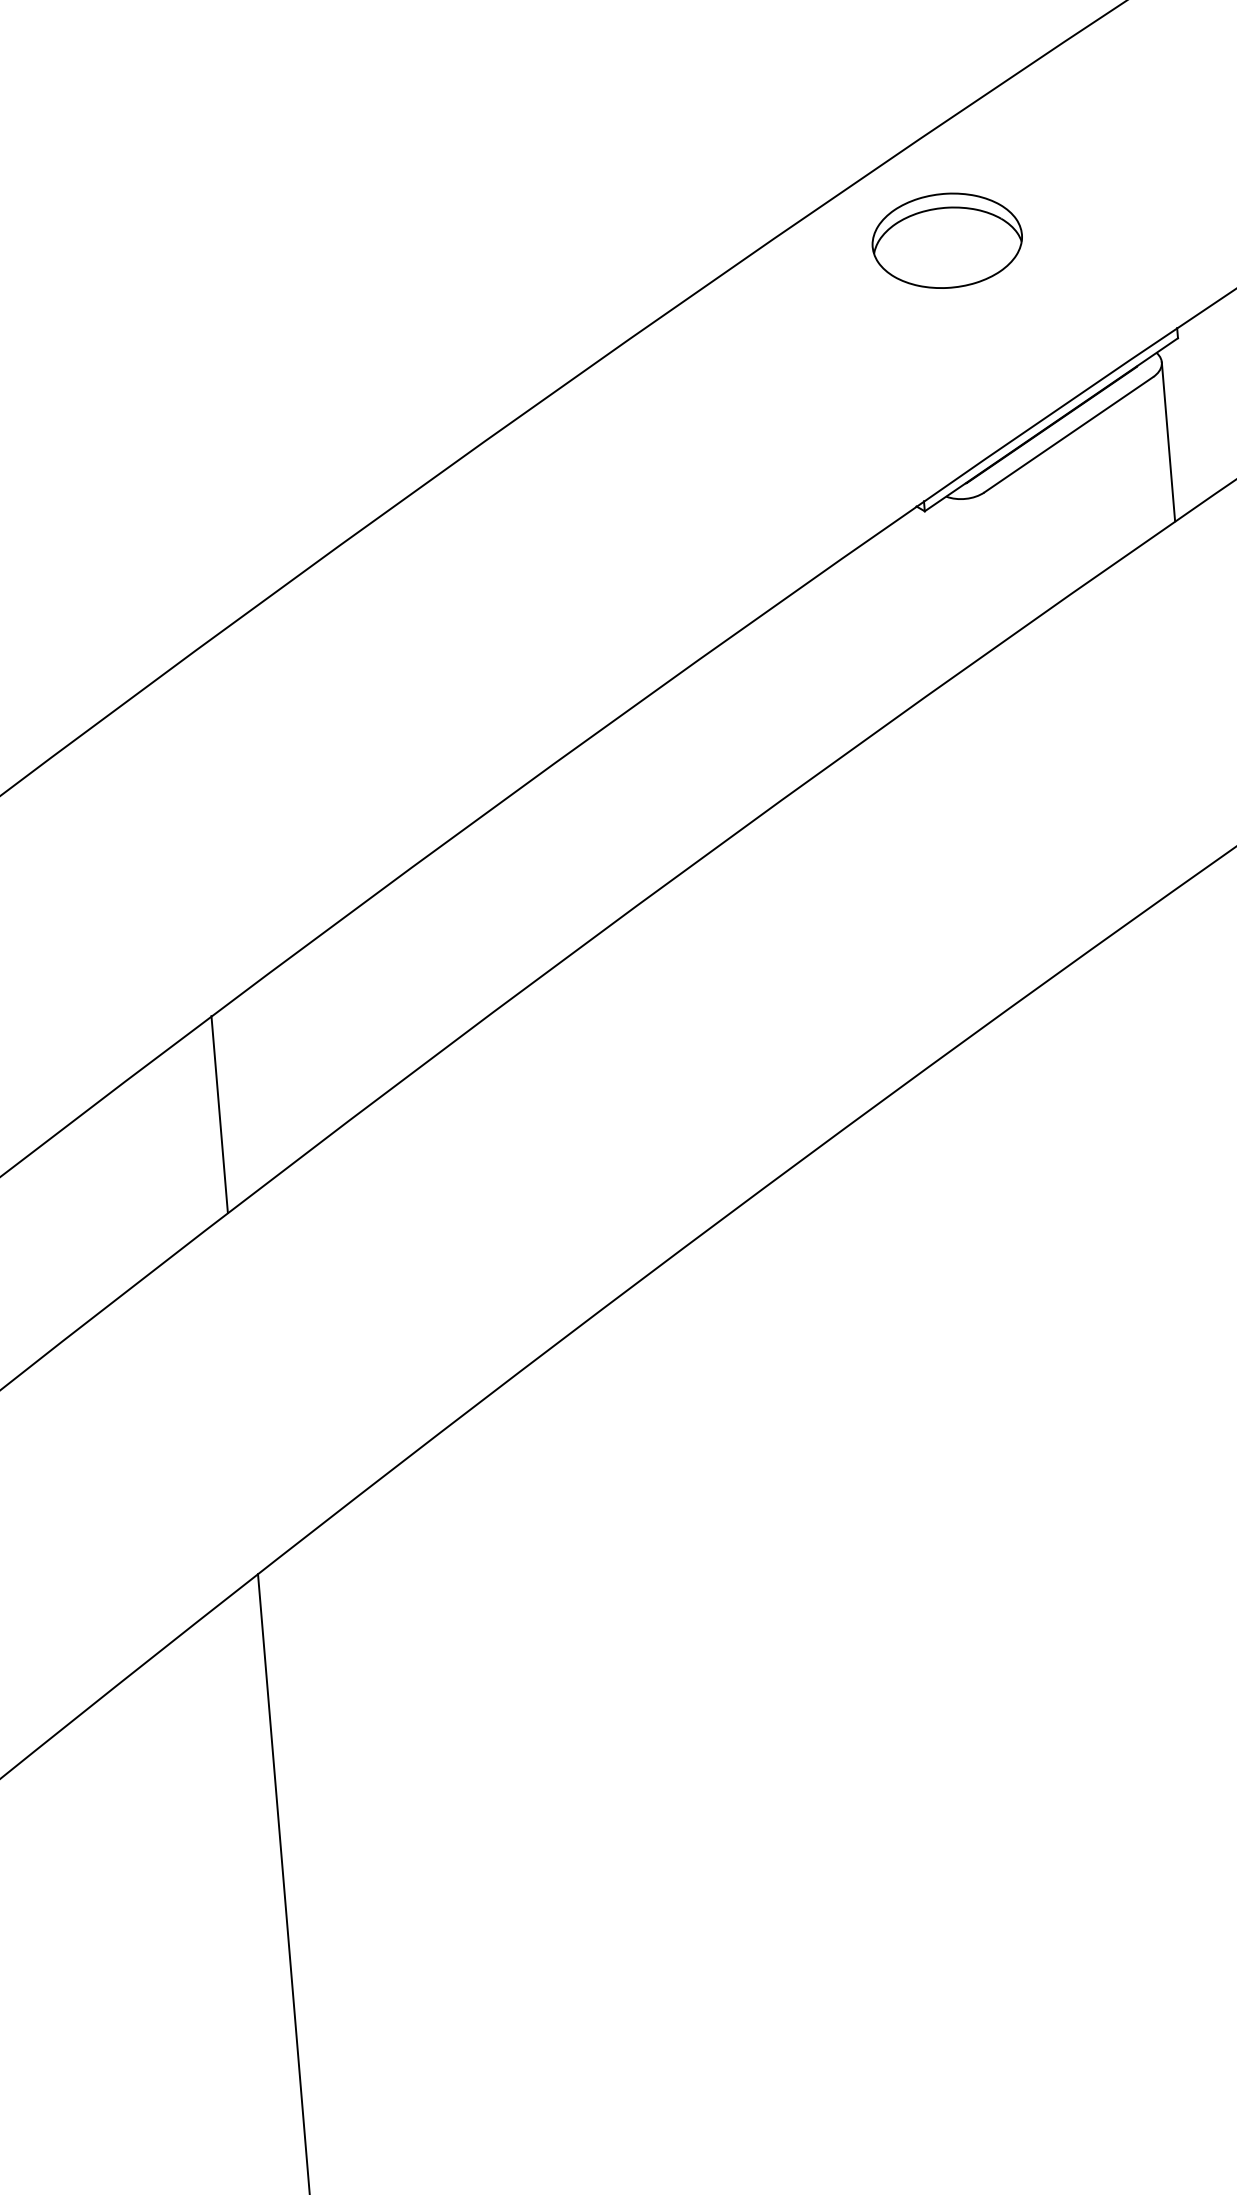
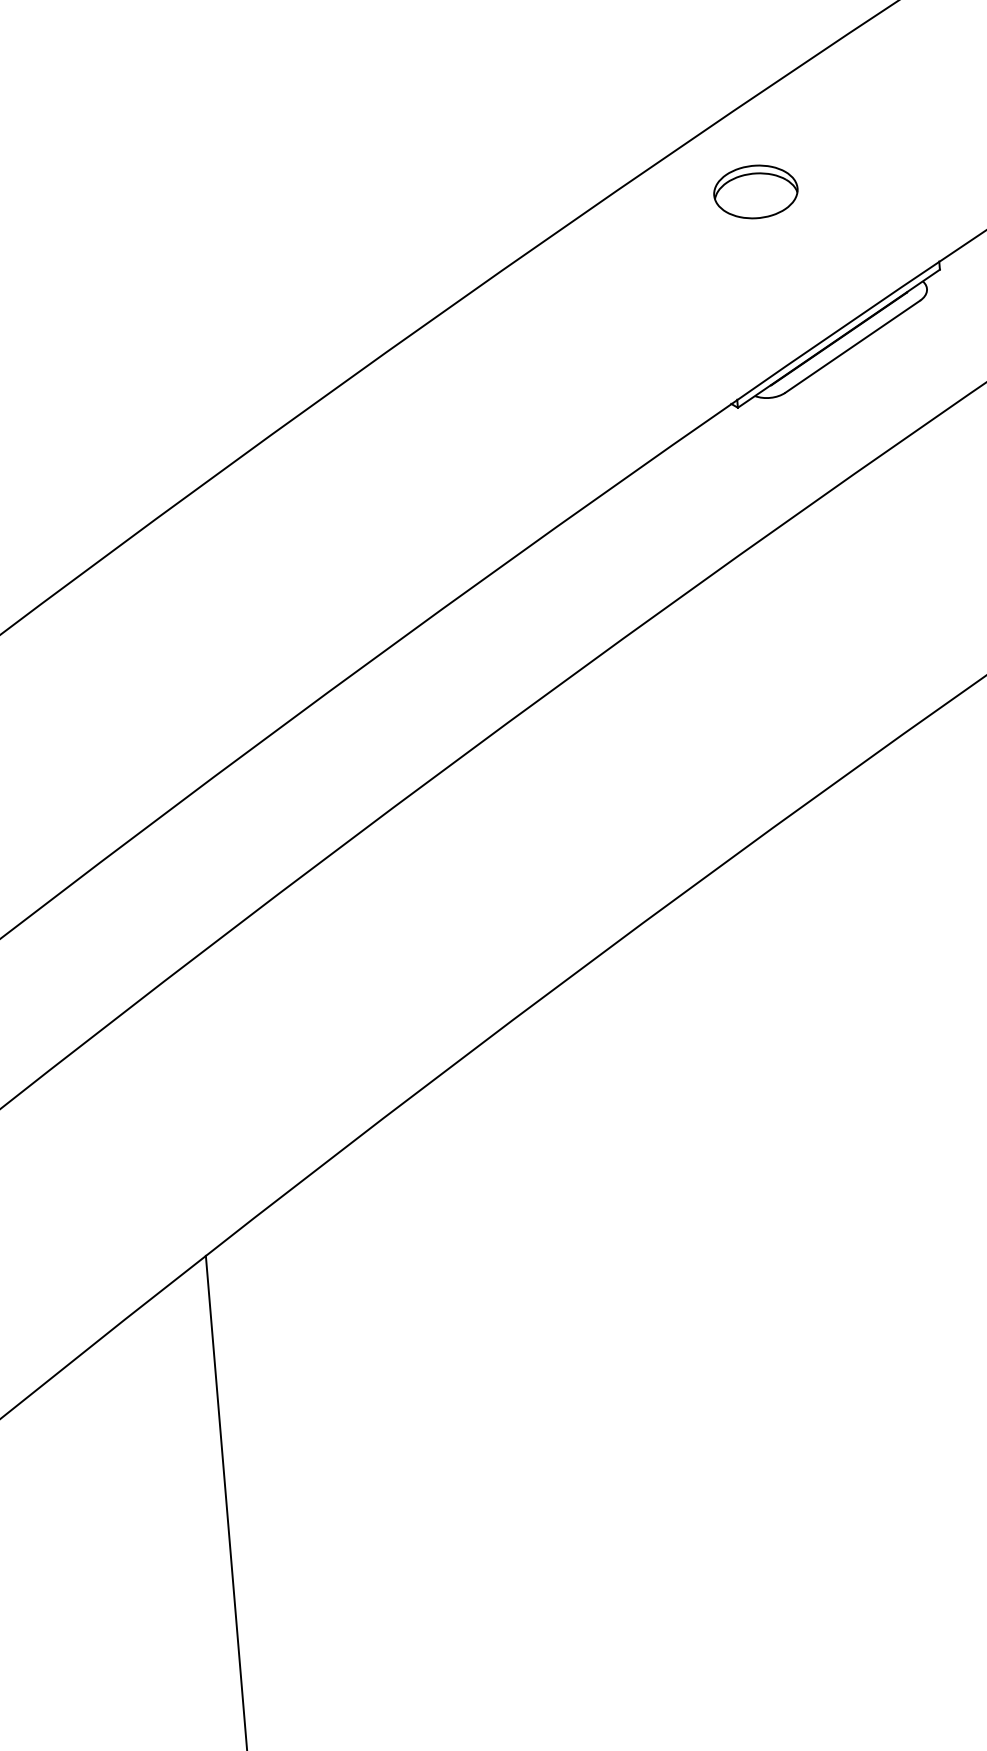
part: (946, 240) -> (755, 191), size x0.7
line: (1168, 440) -> (932, 351), removed
line: (218, 1113) -> (174, 888), removed

